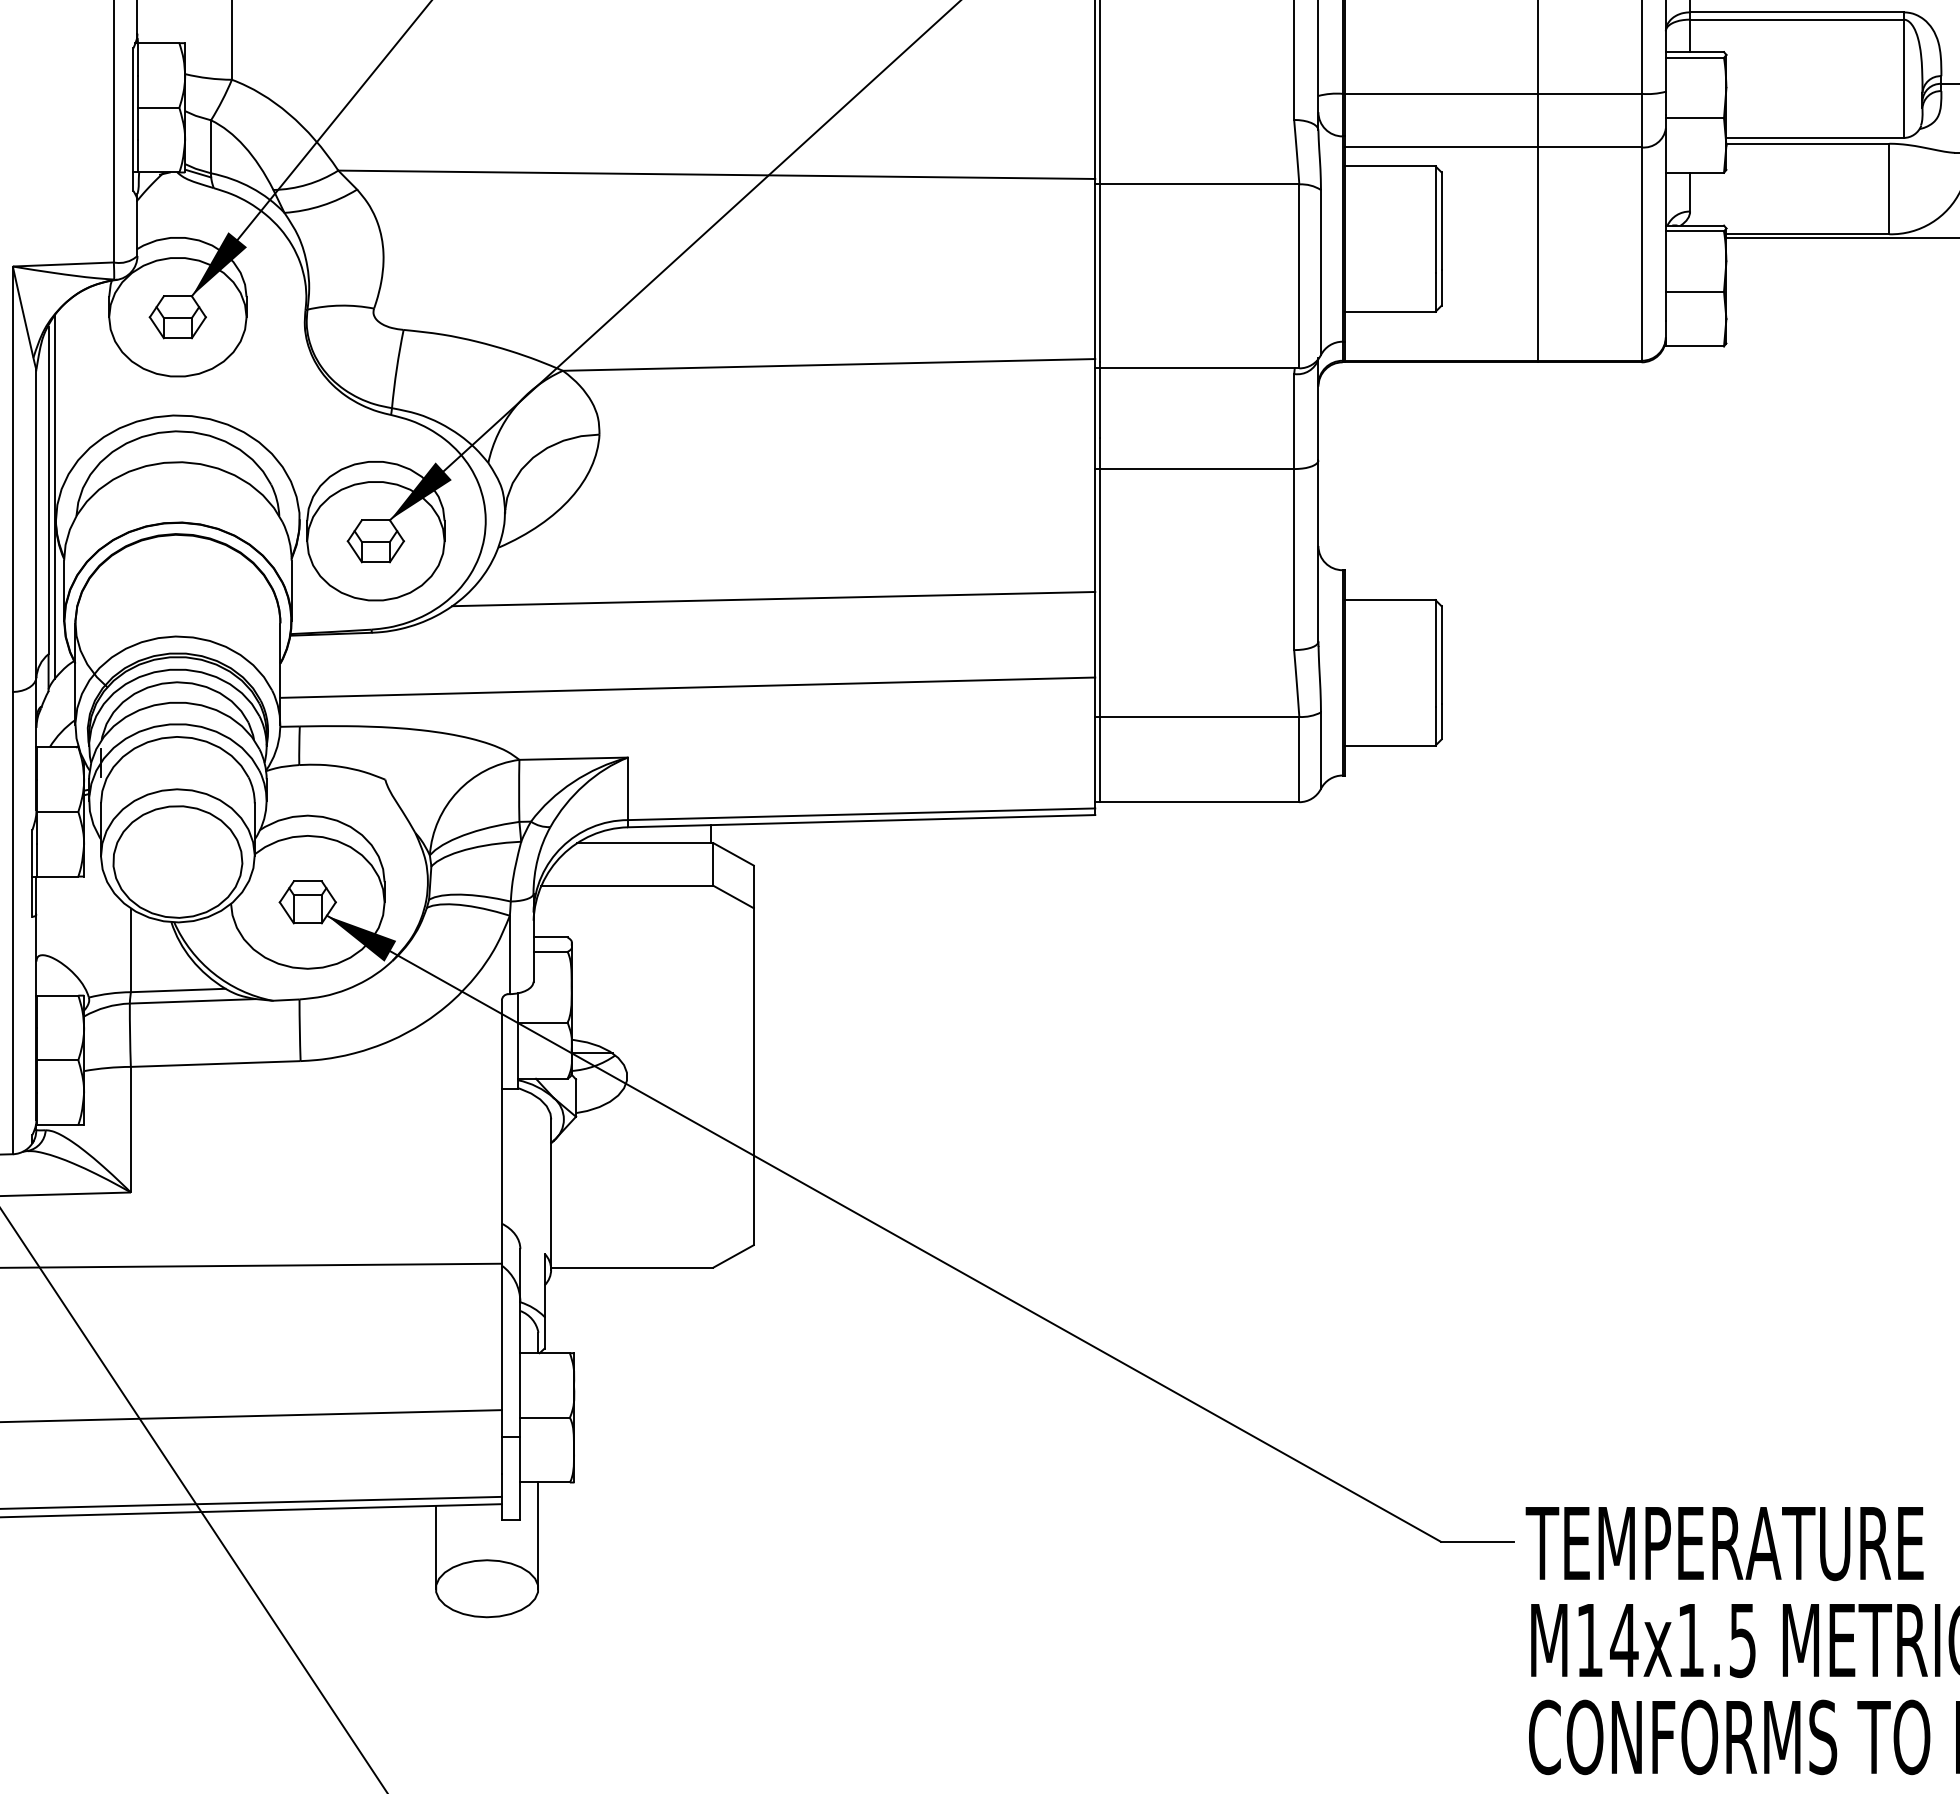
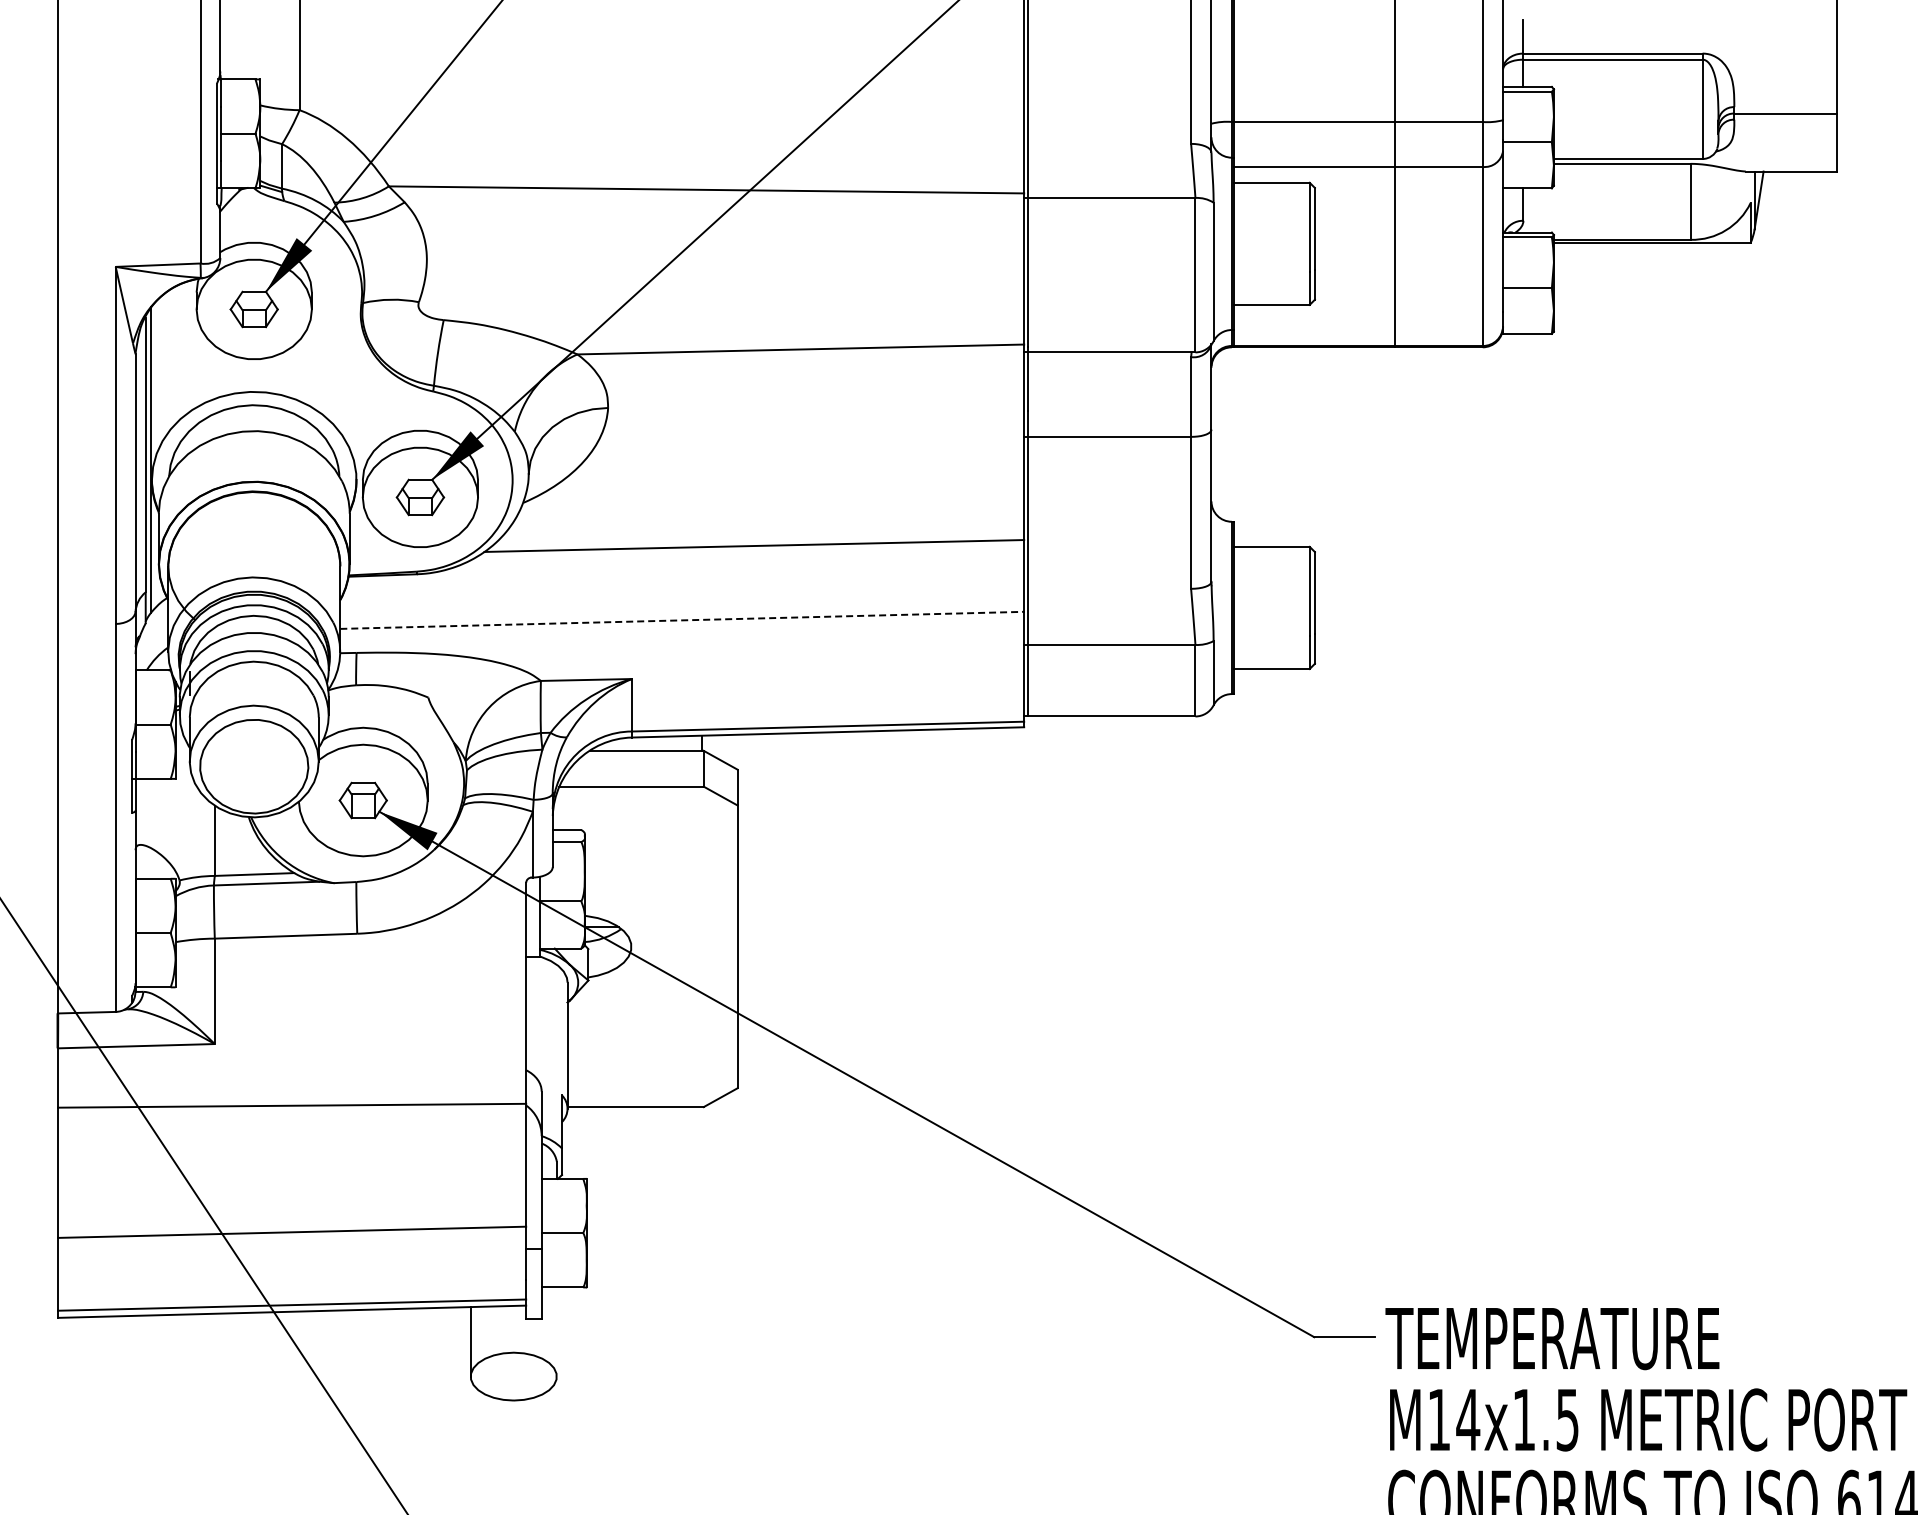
line: (688, 687) -> (682, 620), solid -> dashed
line: (538, 1535) -> (556, 1331), removed

